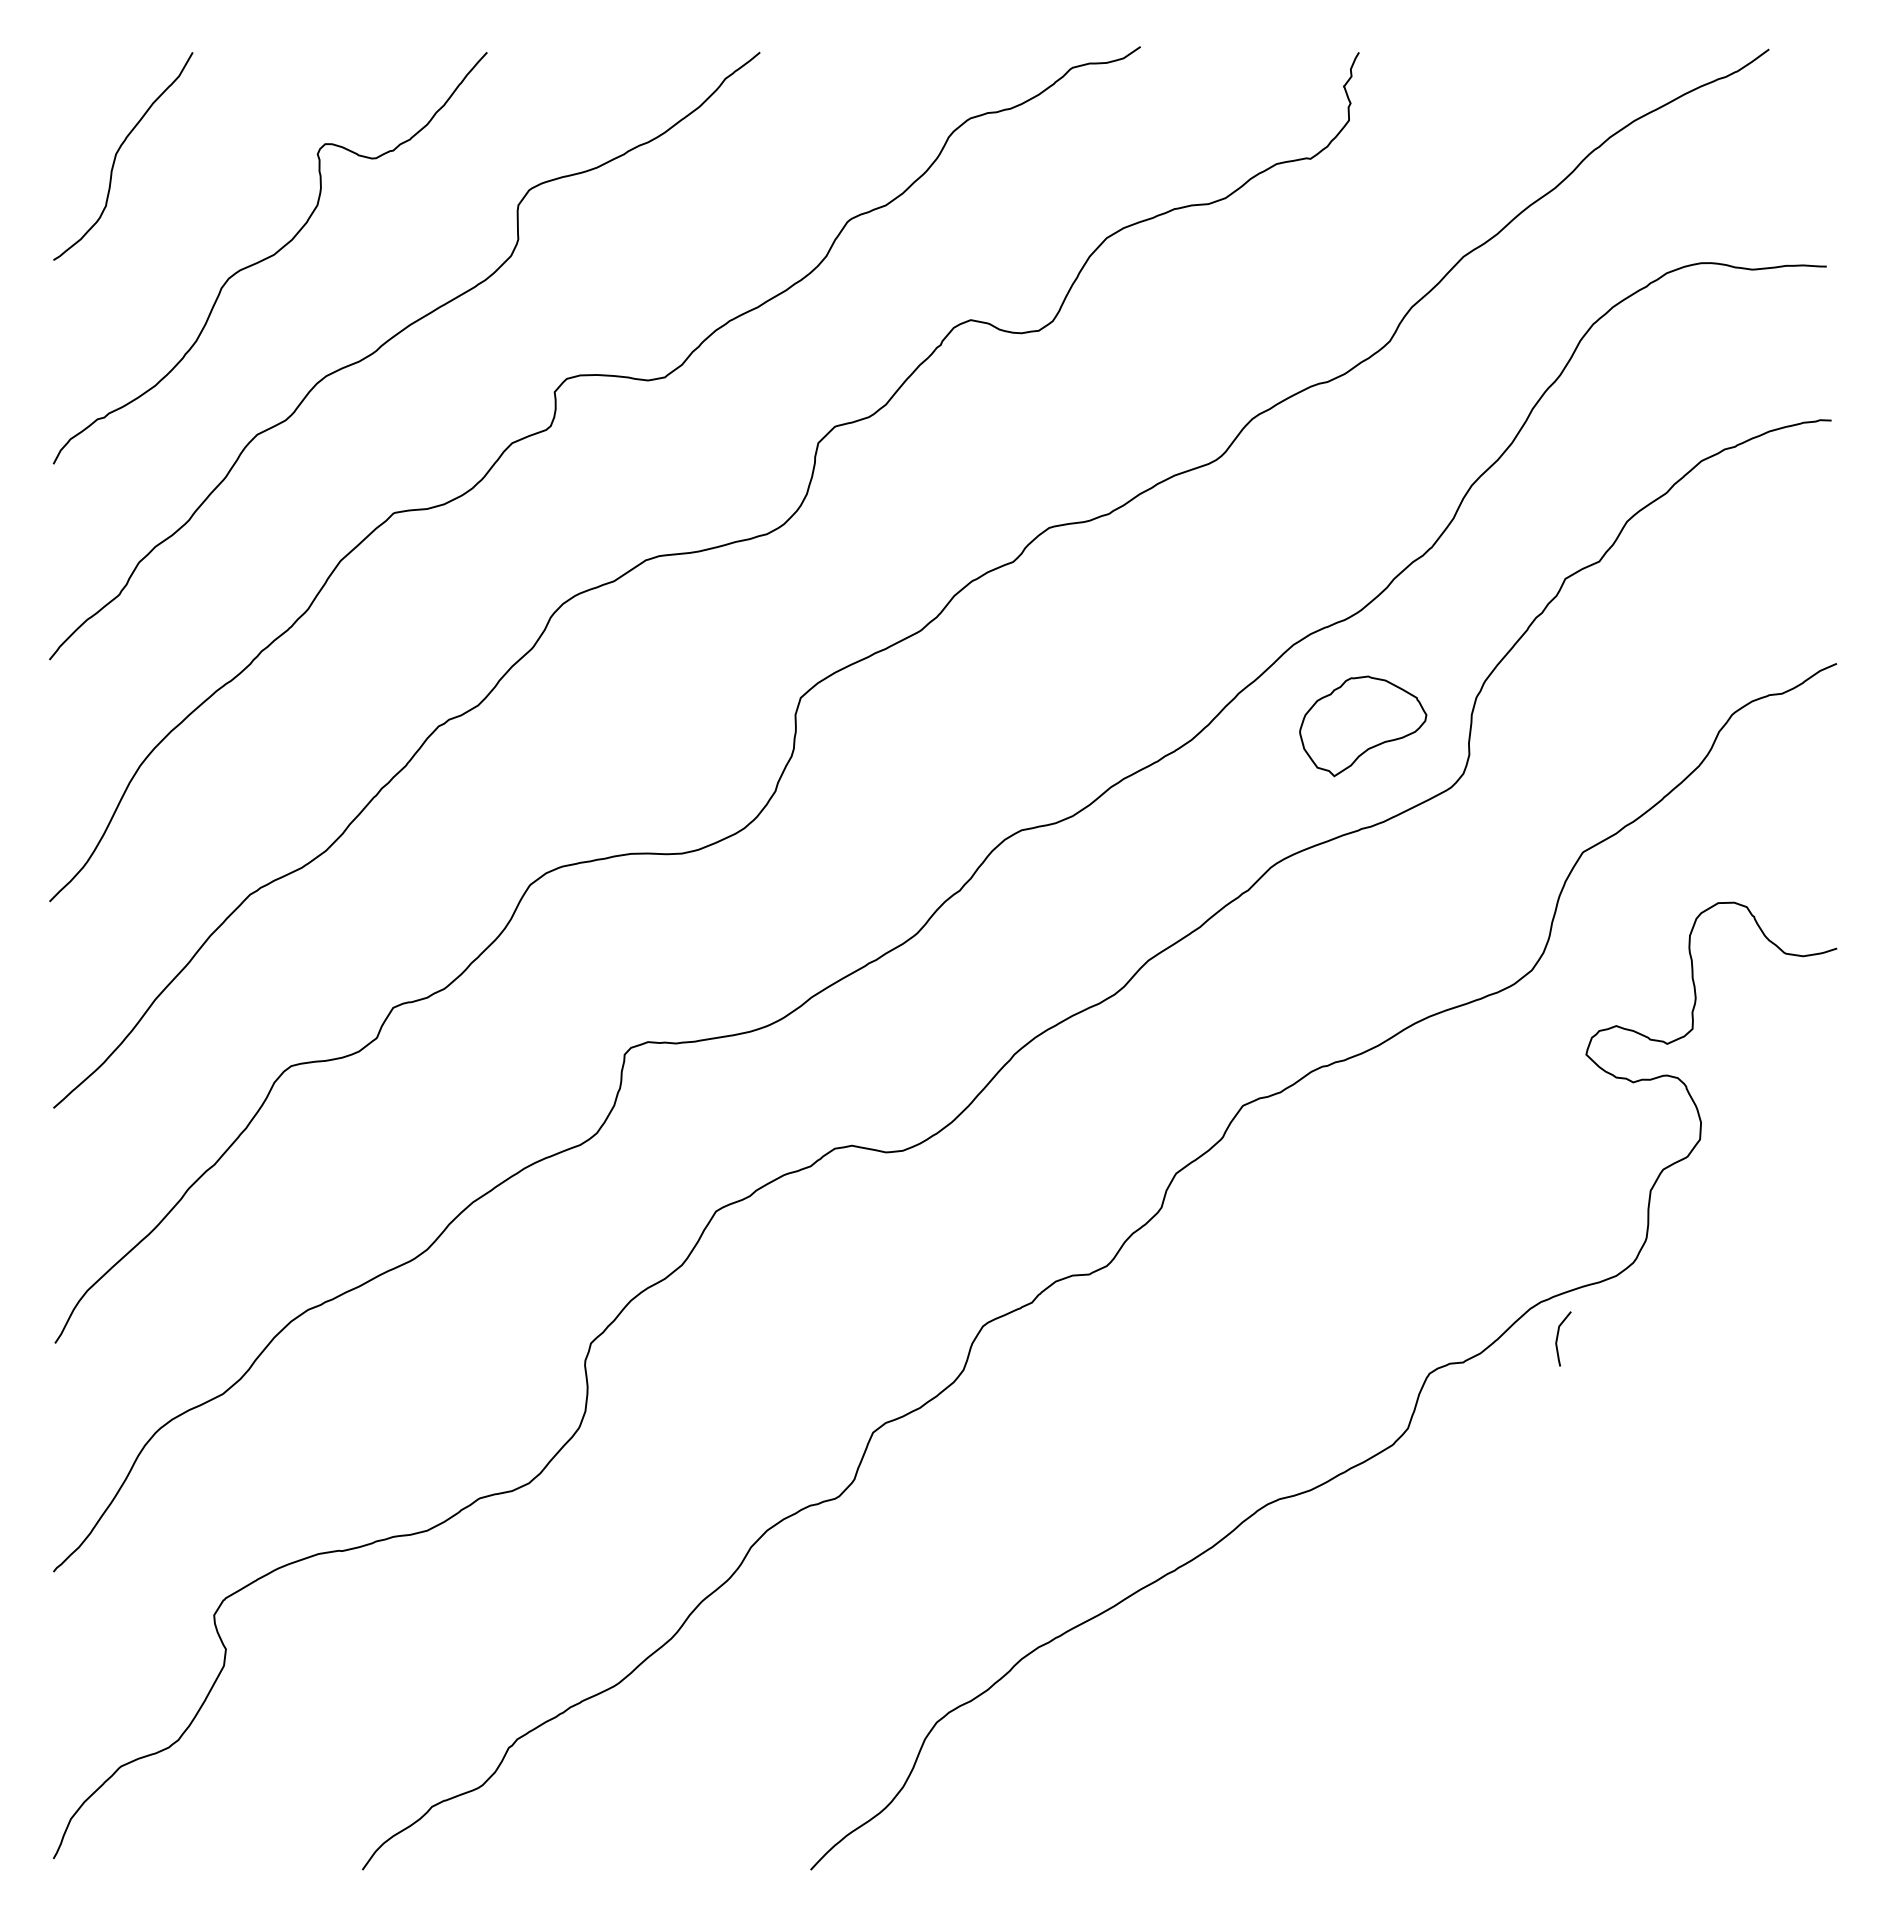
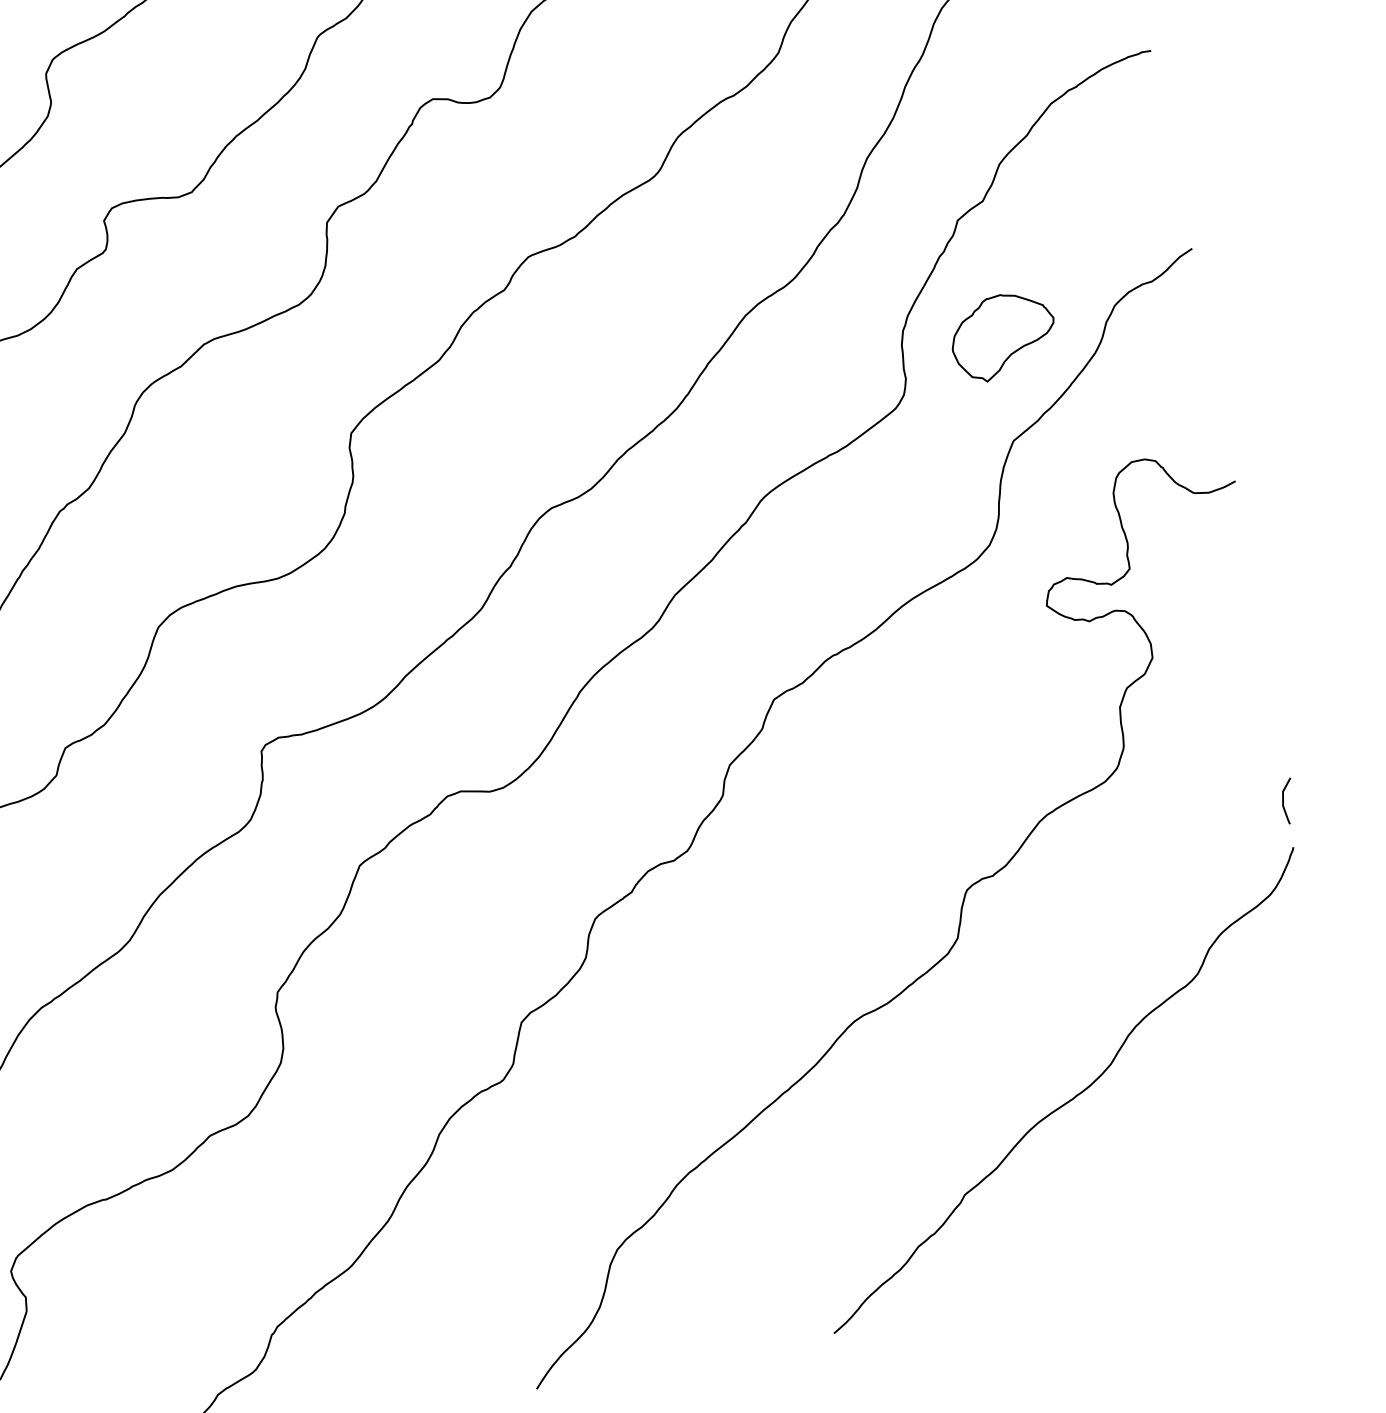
part: (1363, 726) -> (1003, 336), moved
line: (1558, 1337) -> (1284, 800), moved
curve: (1505, 1644) -> (1070, 1099), added

